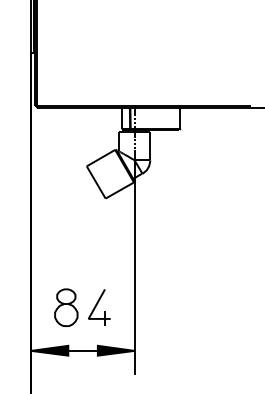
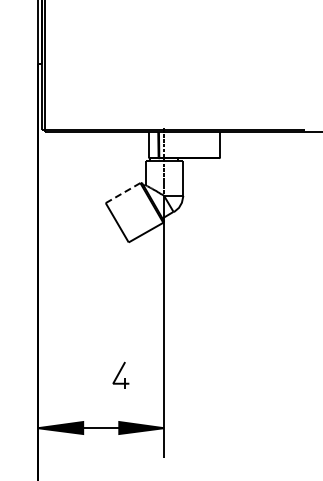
line: (100, 158) -> (122, 193), solid -> dashed
part: (66, 307) -> (80, 375), removed
part: (98, 307) -> (120, 375), size x0.6

